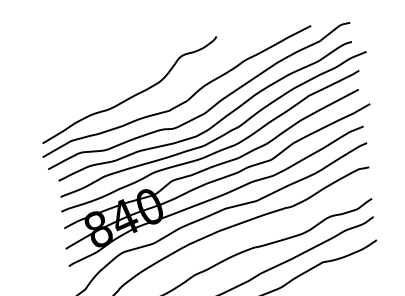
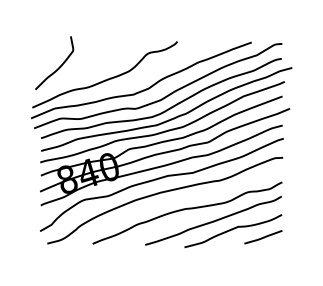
curve: (69, 88) -> (58, 67), added
line: (356, 271) -> (263, 237), added

